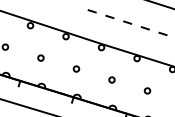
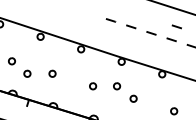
line: (149, 16) -> (176, 26), added
part: (18, 57) -> (26, 73), added
part: (97, 68) -> (117, 85), added

